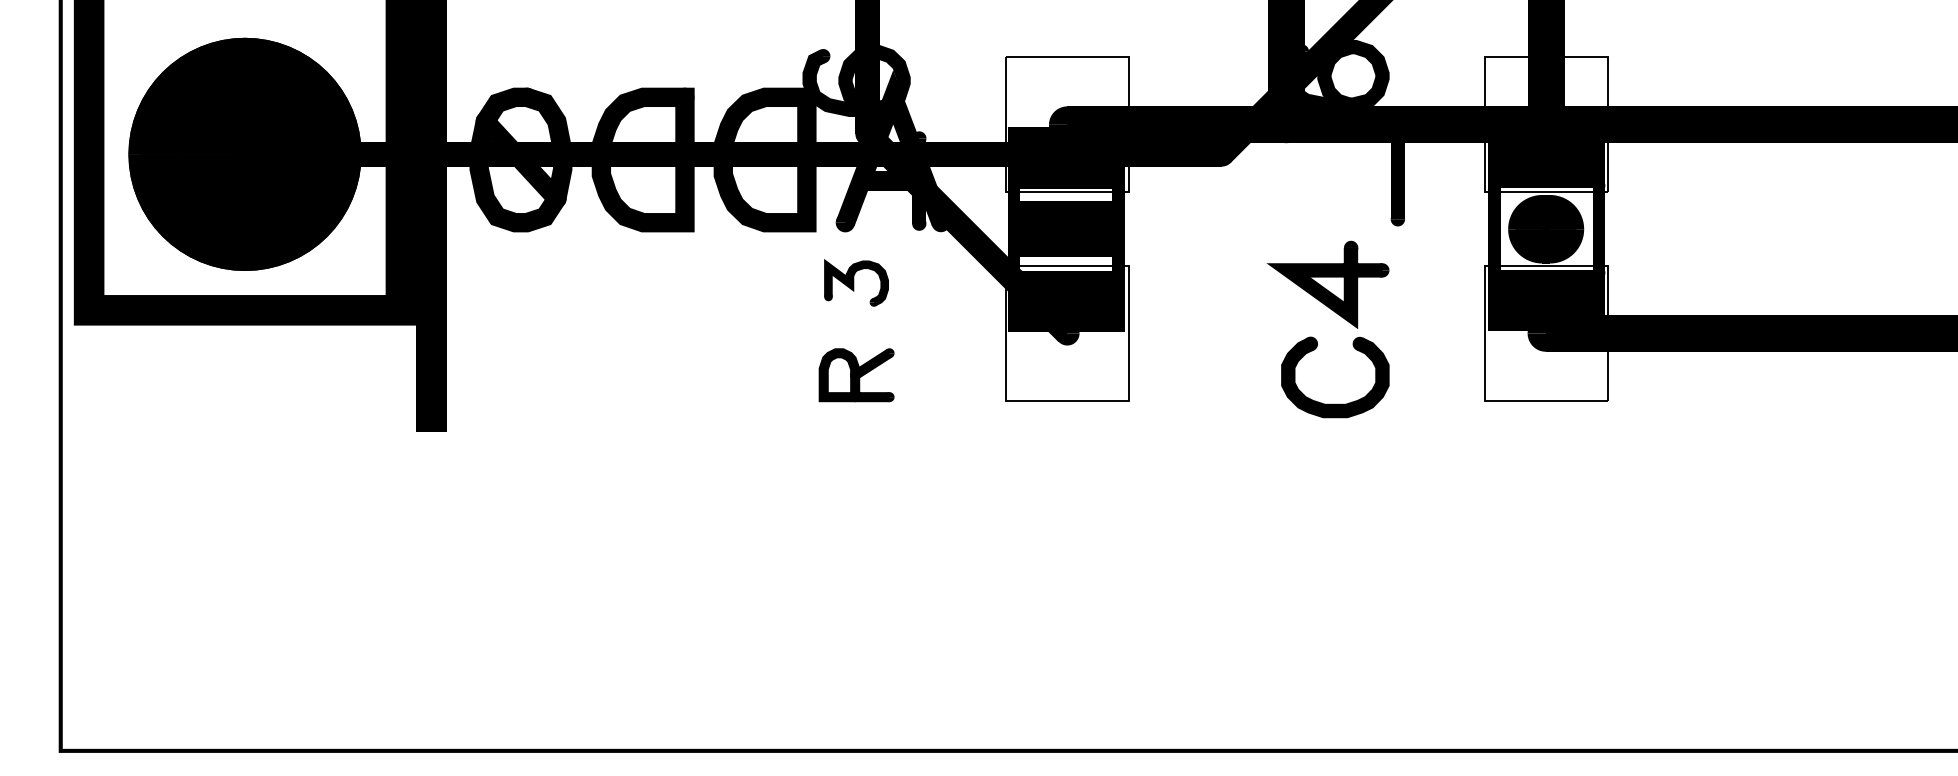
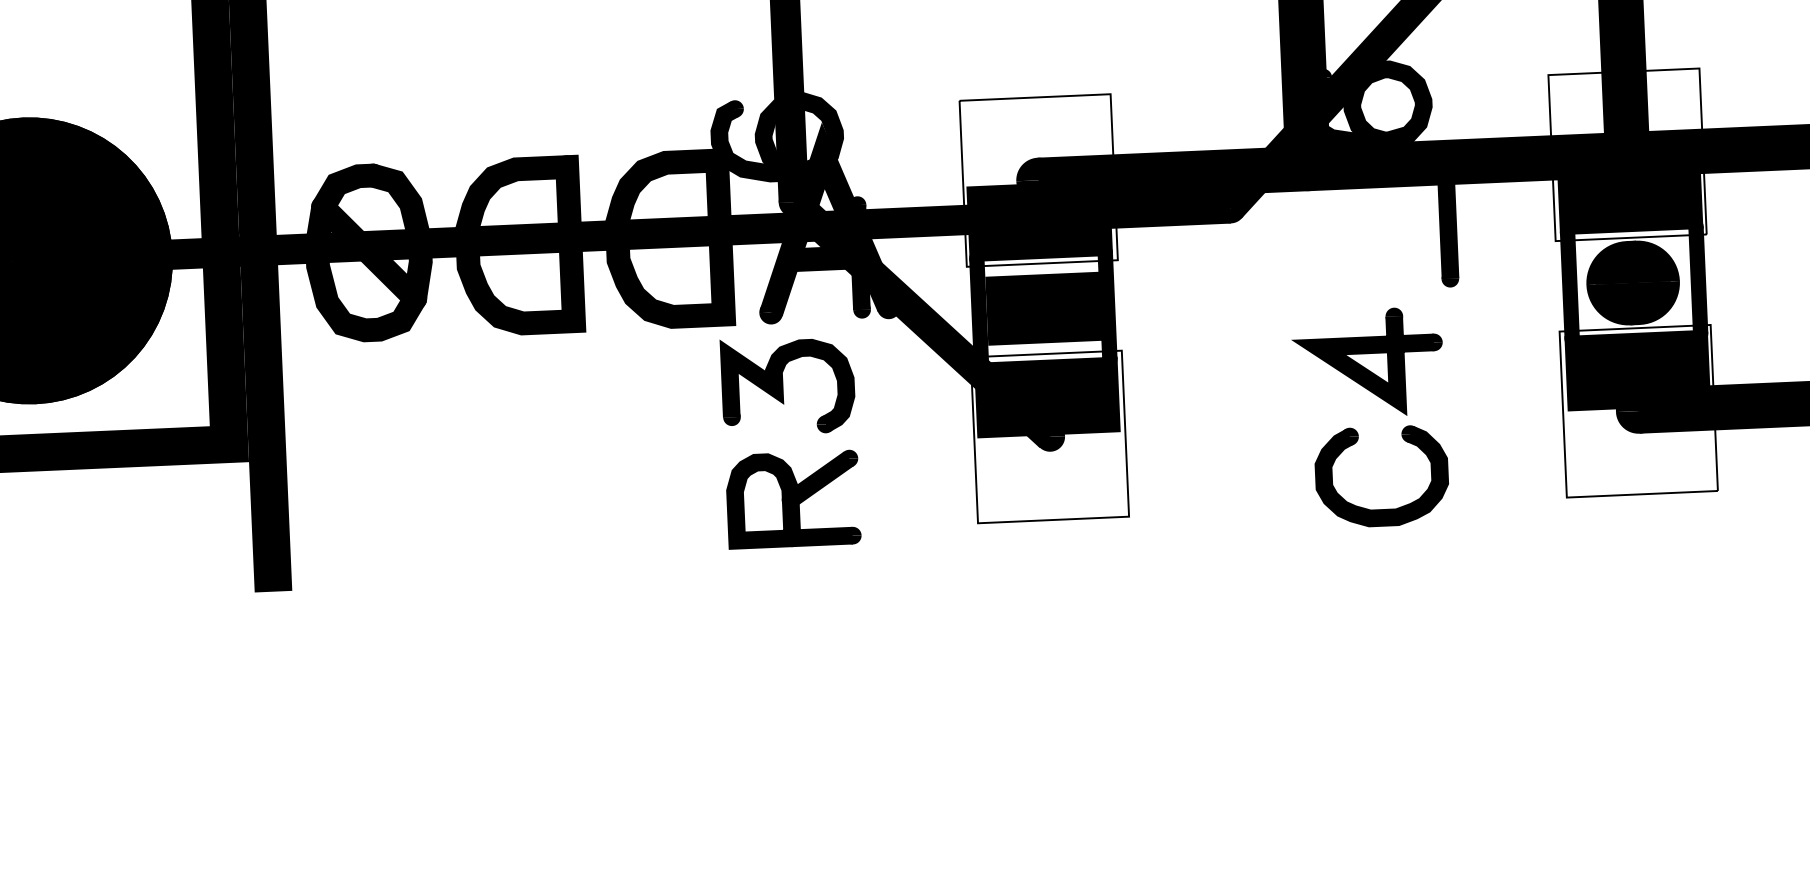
part: (856, 282) -> (788, 385), size x1.67
part: (856, 374) -> (793, 498), size x1.43

